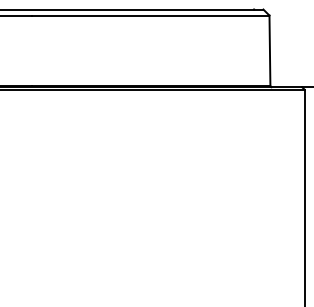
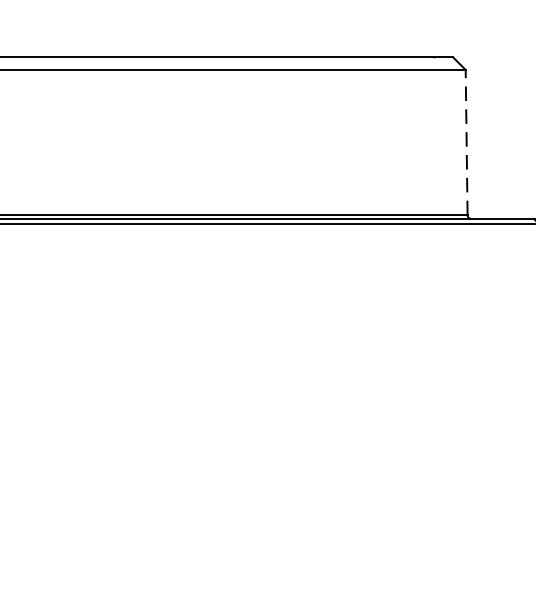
line: (269, 50) -> (465, 142), solid -> dashed

